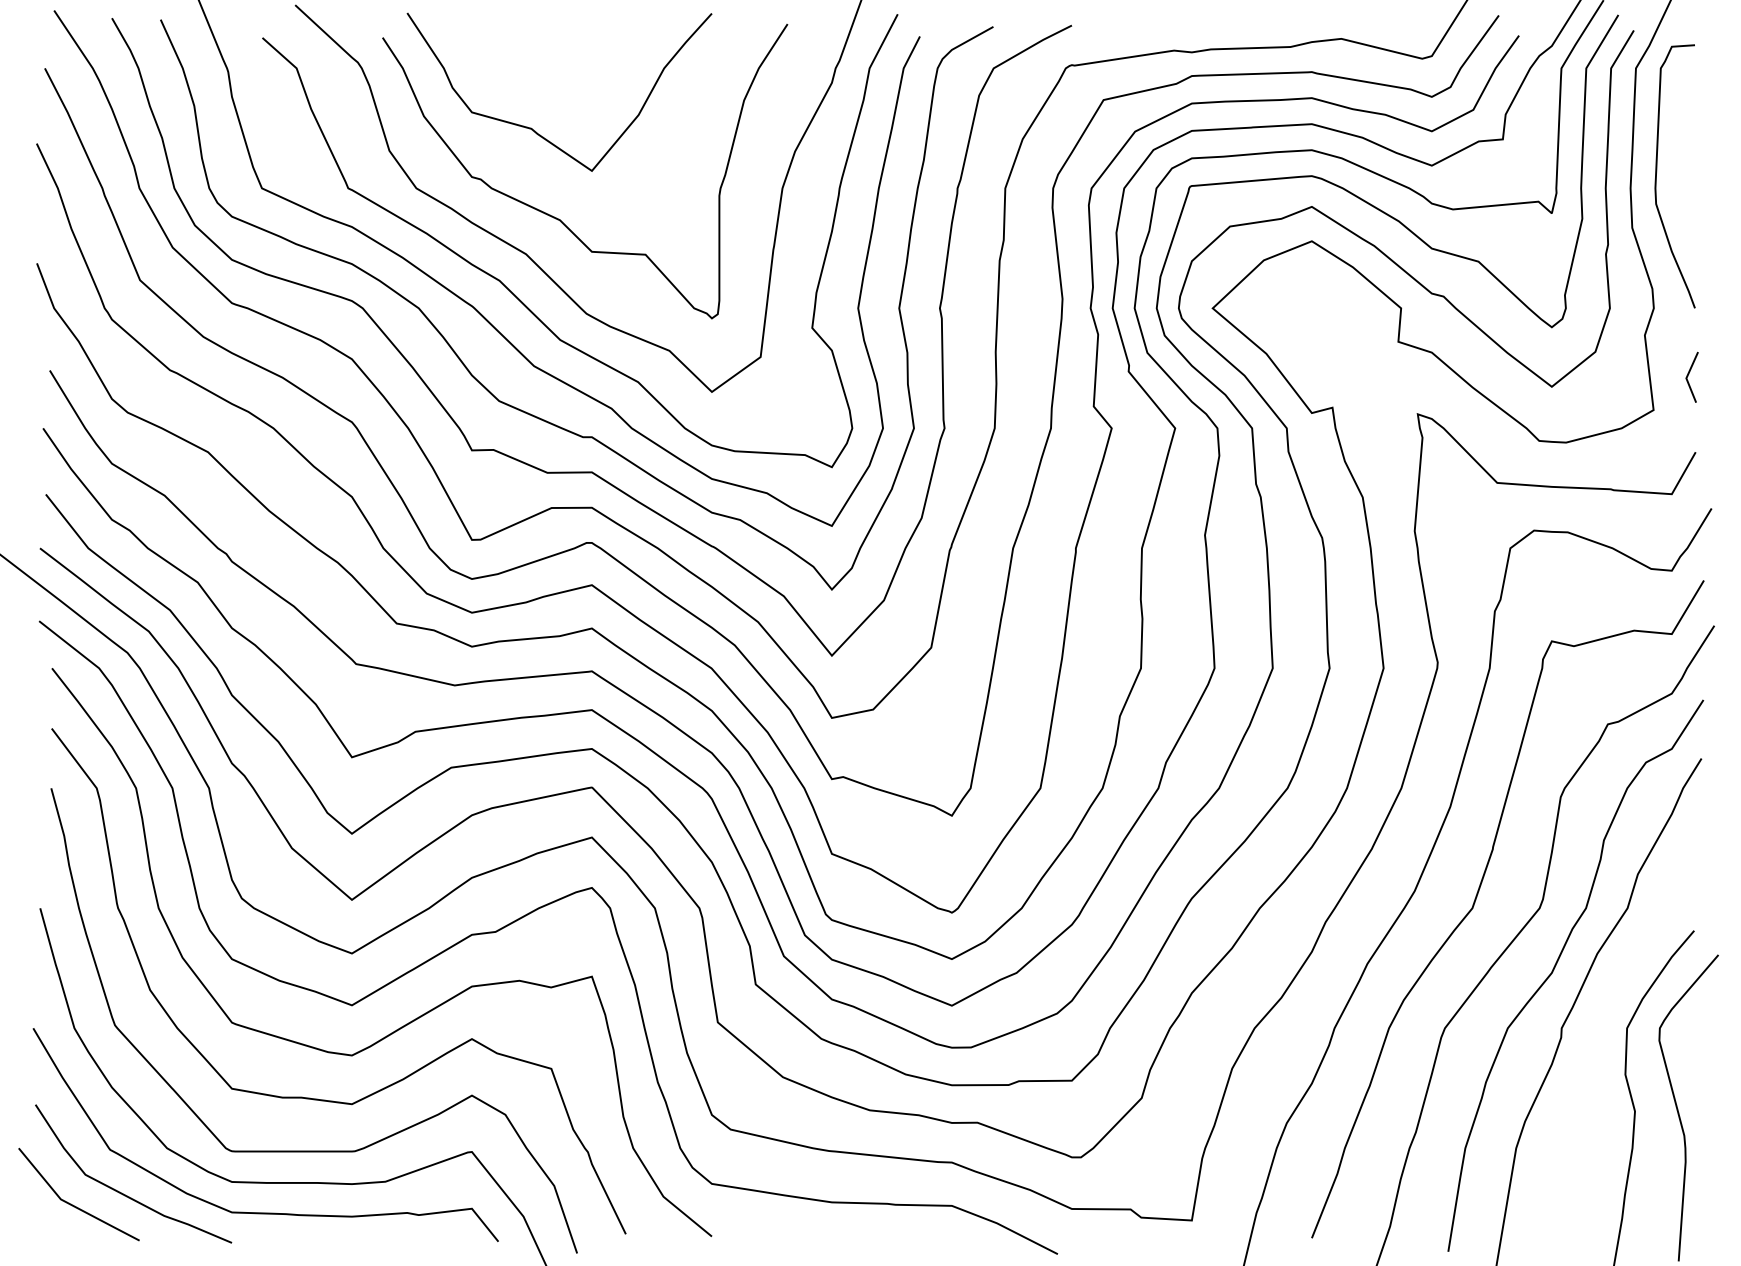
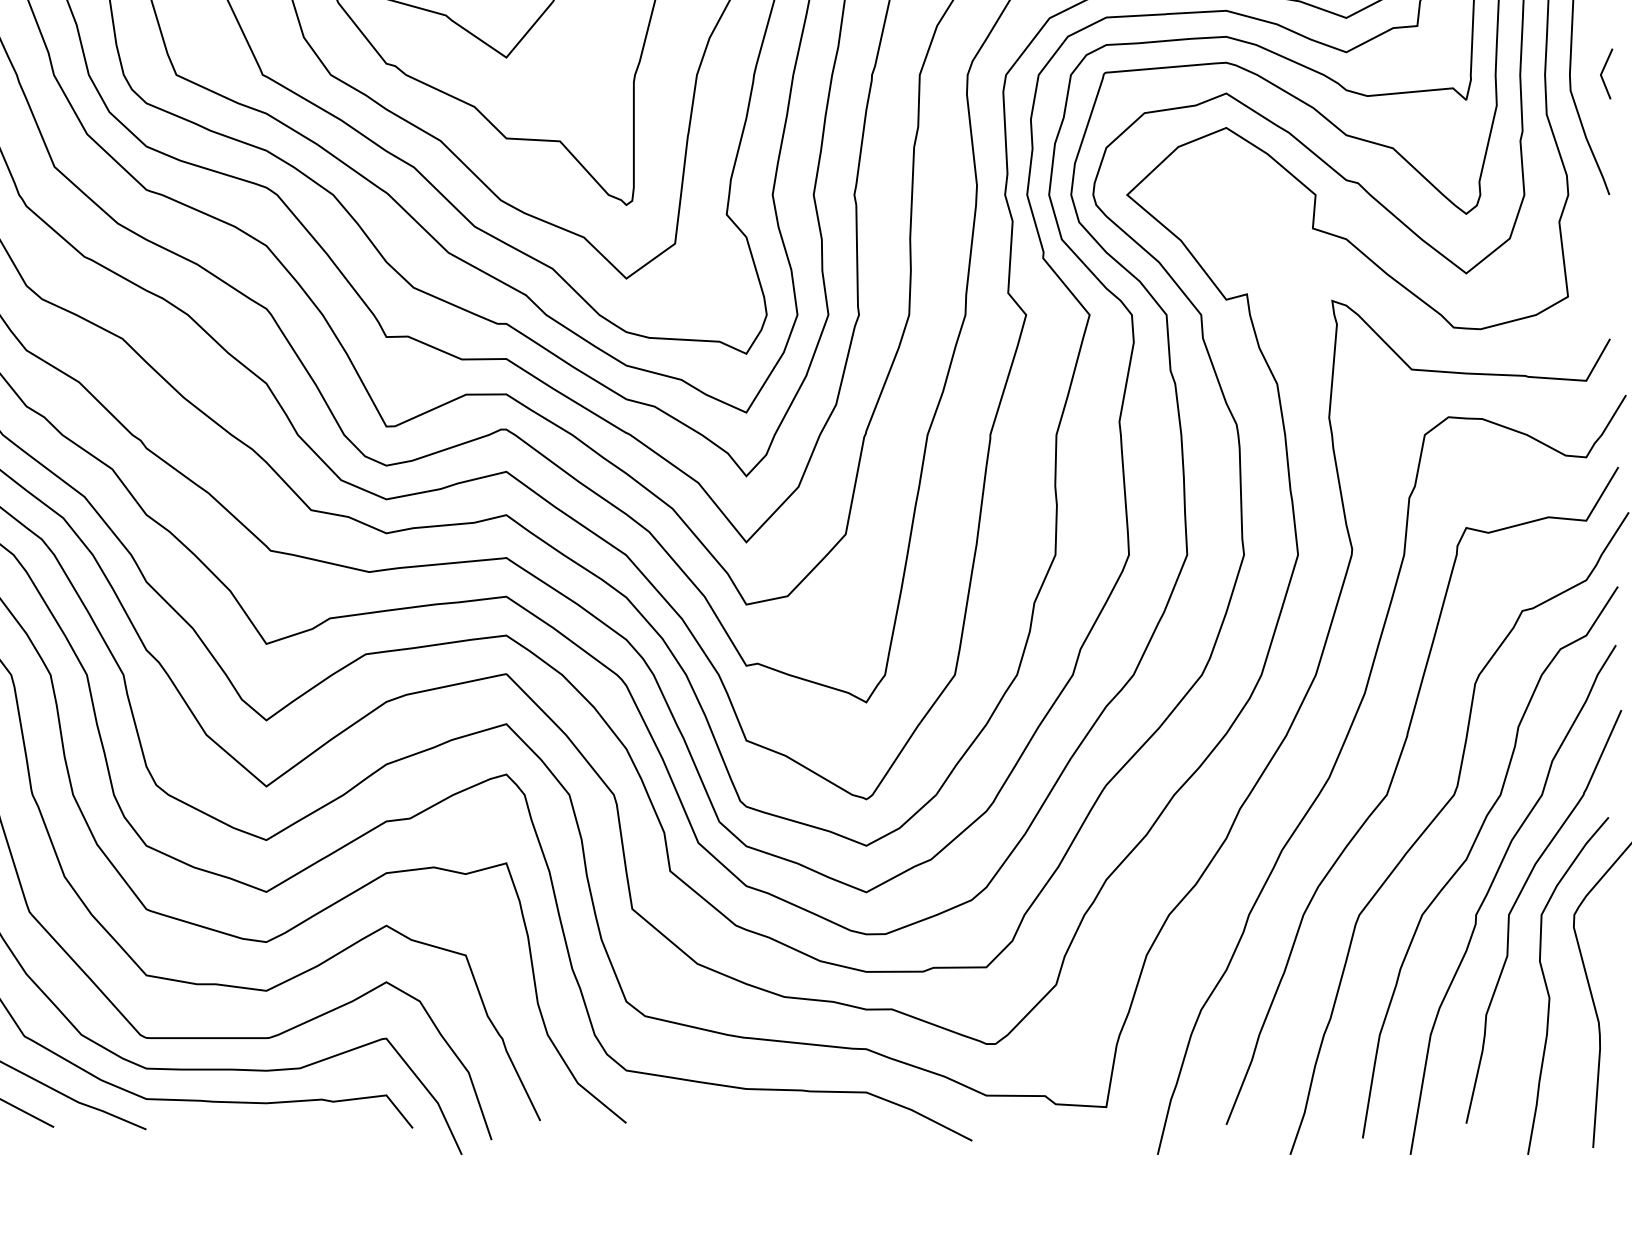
line: (1689, 374) -> (1603, 71), moved
curve: (1601, 1017) -> (1515, 904), added

